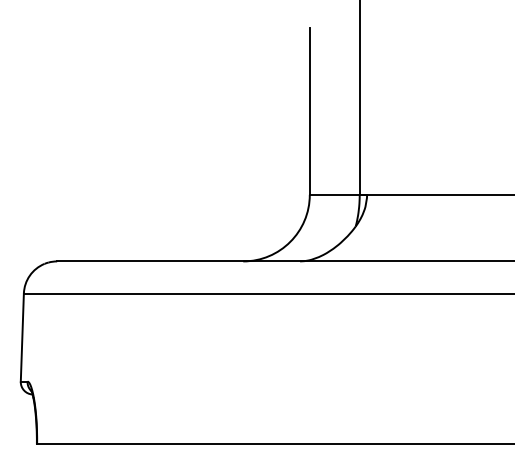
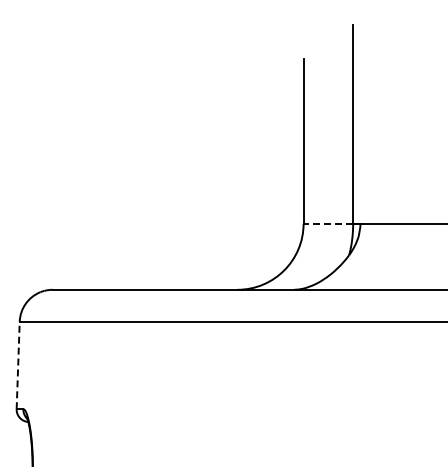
line: (334, 194) -> (328, 223), solid -> dashed
line: (22, 337) -> (18, 365), solid -> dashed

